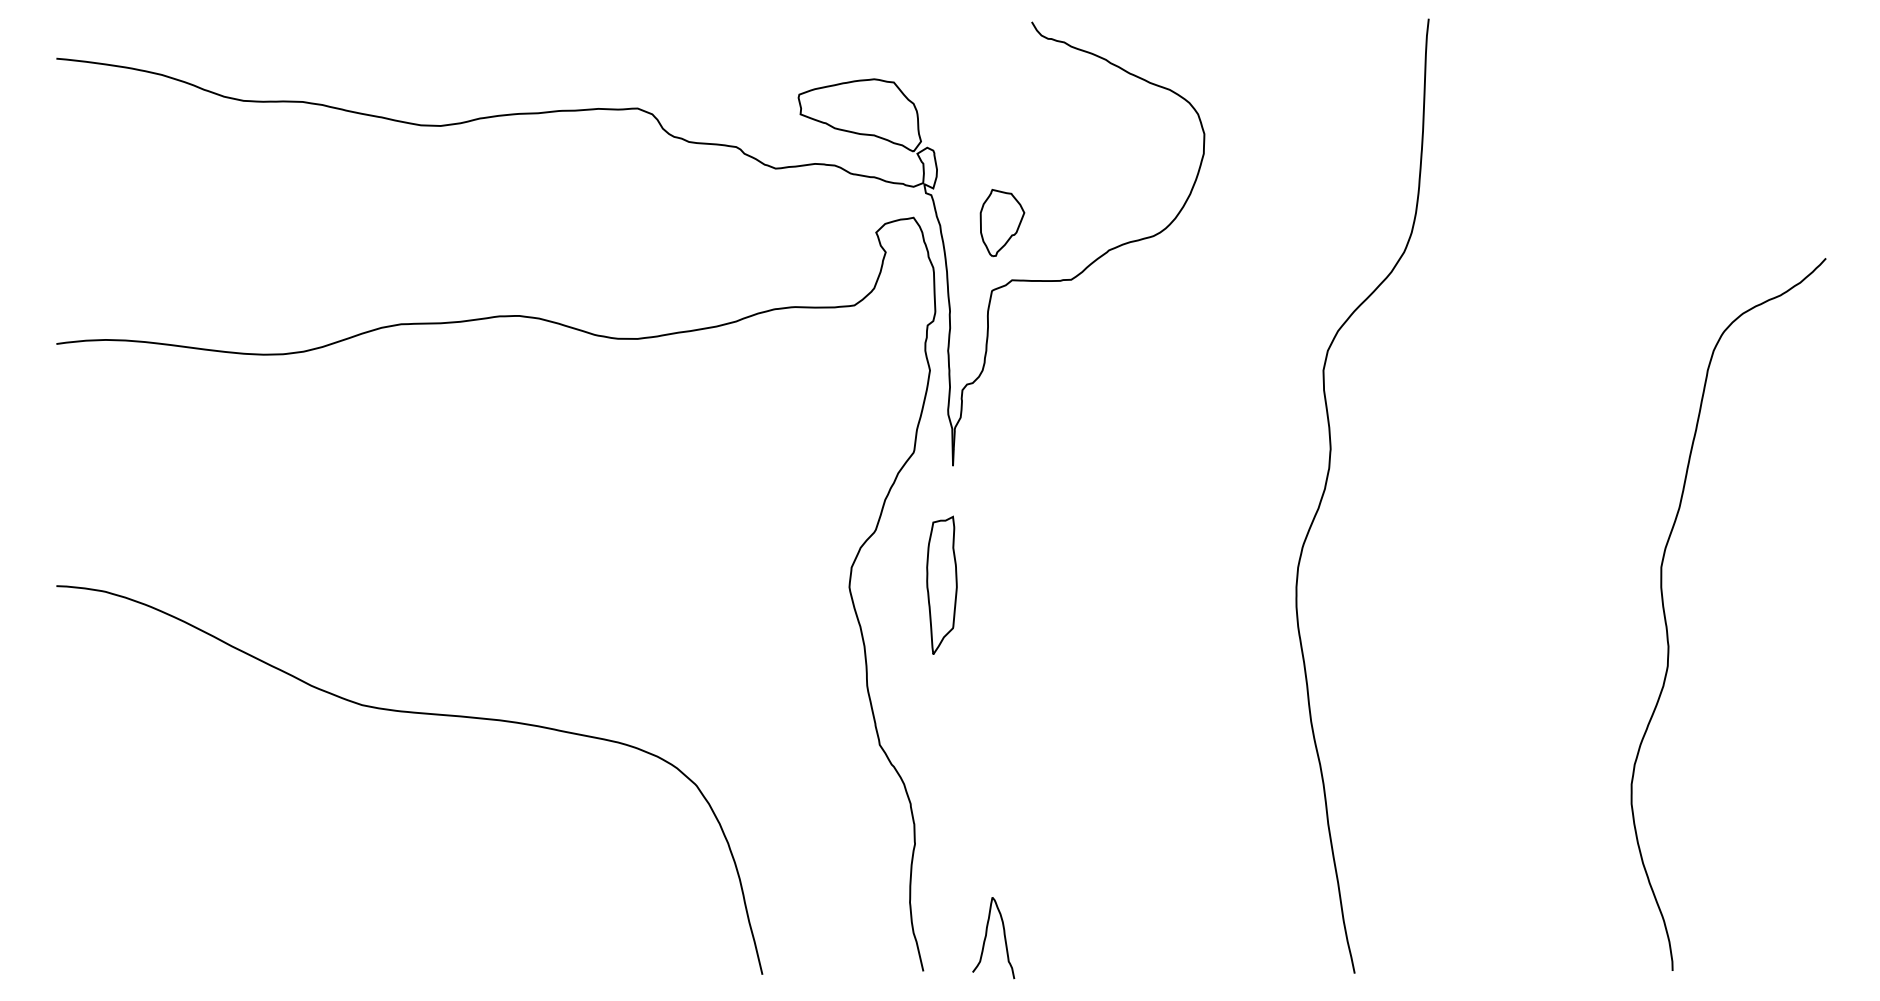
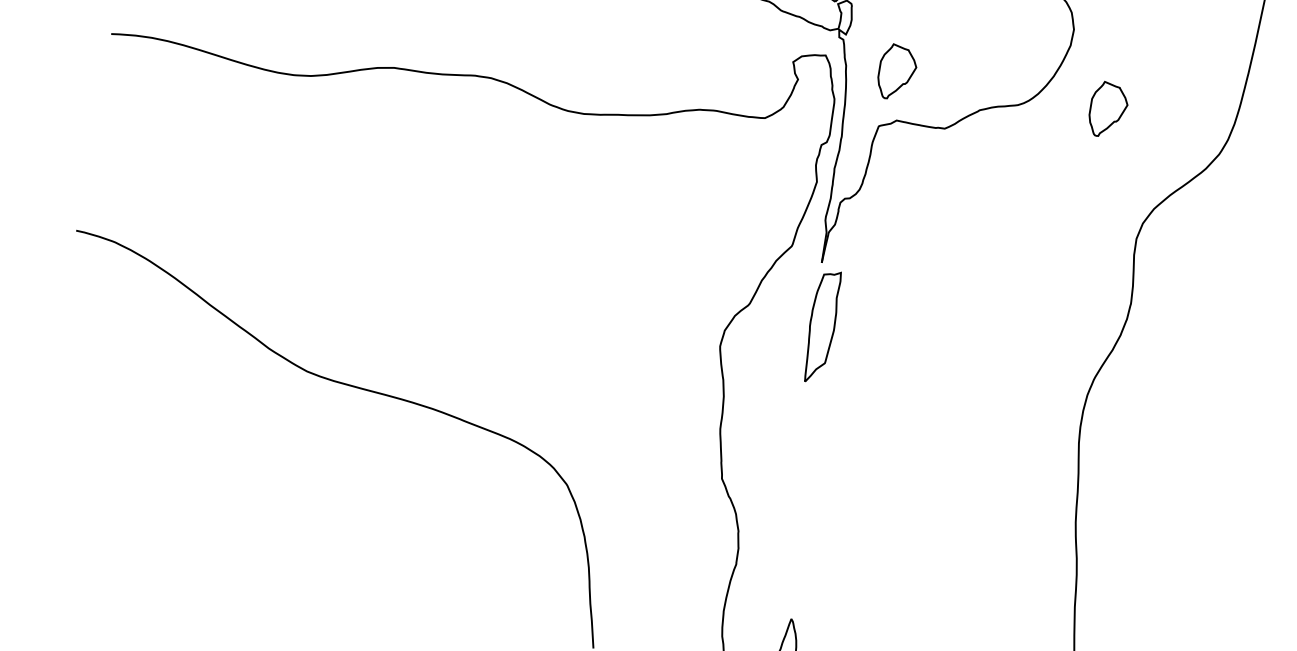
part: (1262, 223) -> (1108, 110), added
part: (941, 584) -> (821, 326), moved

